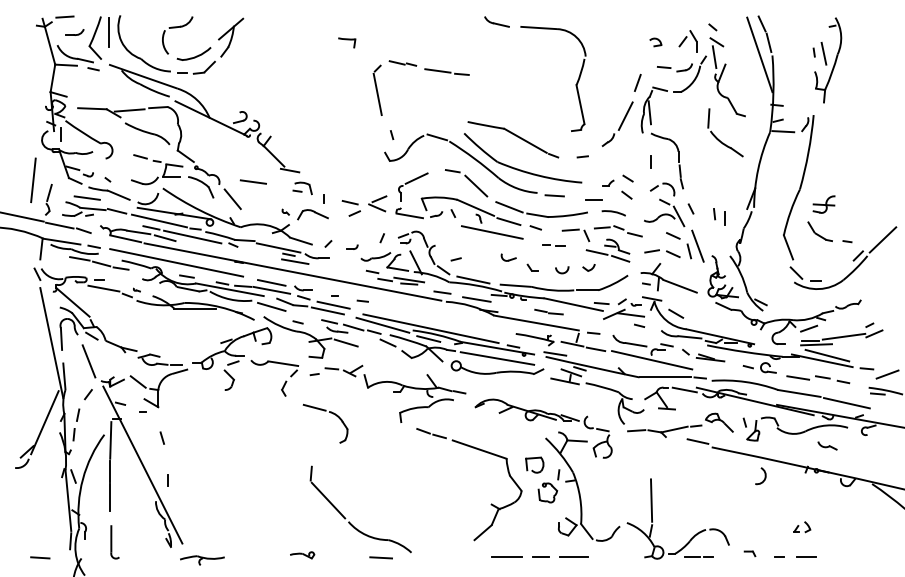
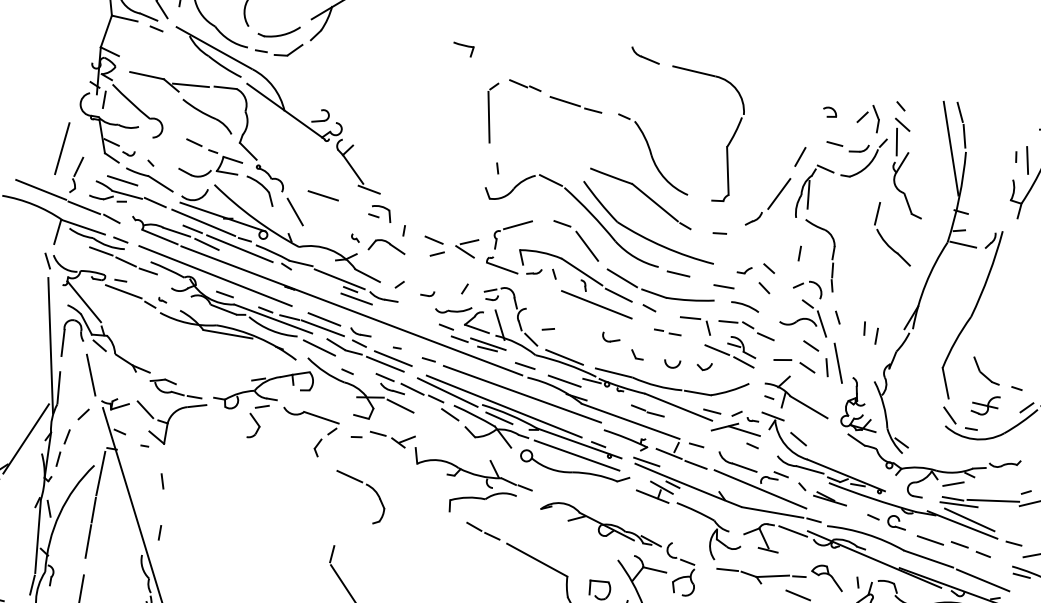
part: (516, 101) -> (652, 154), added
part: (823, 204) -> (984, 404), moved
line: (444, 316) -> (522, 394), added

